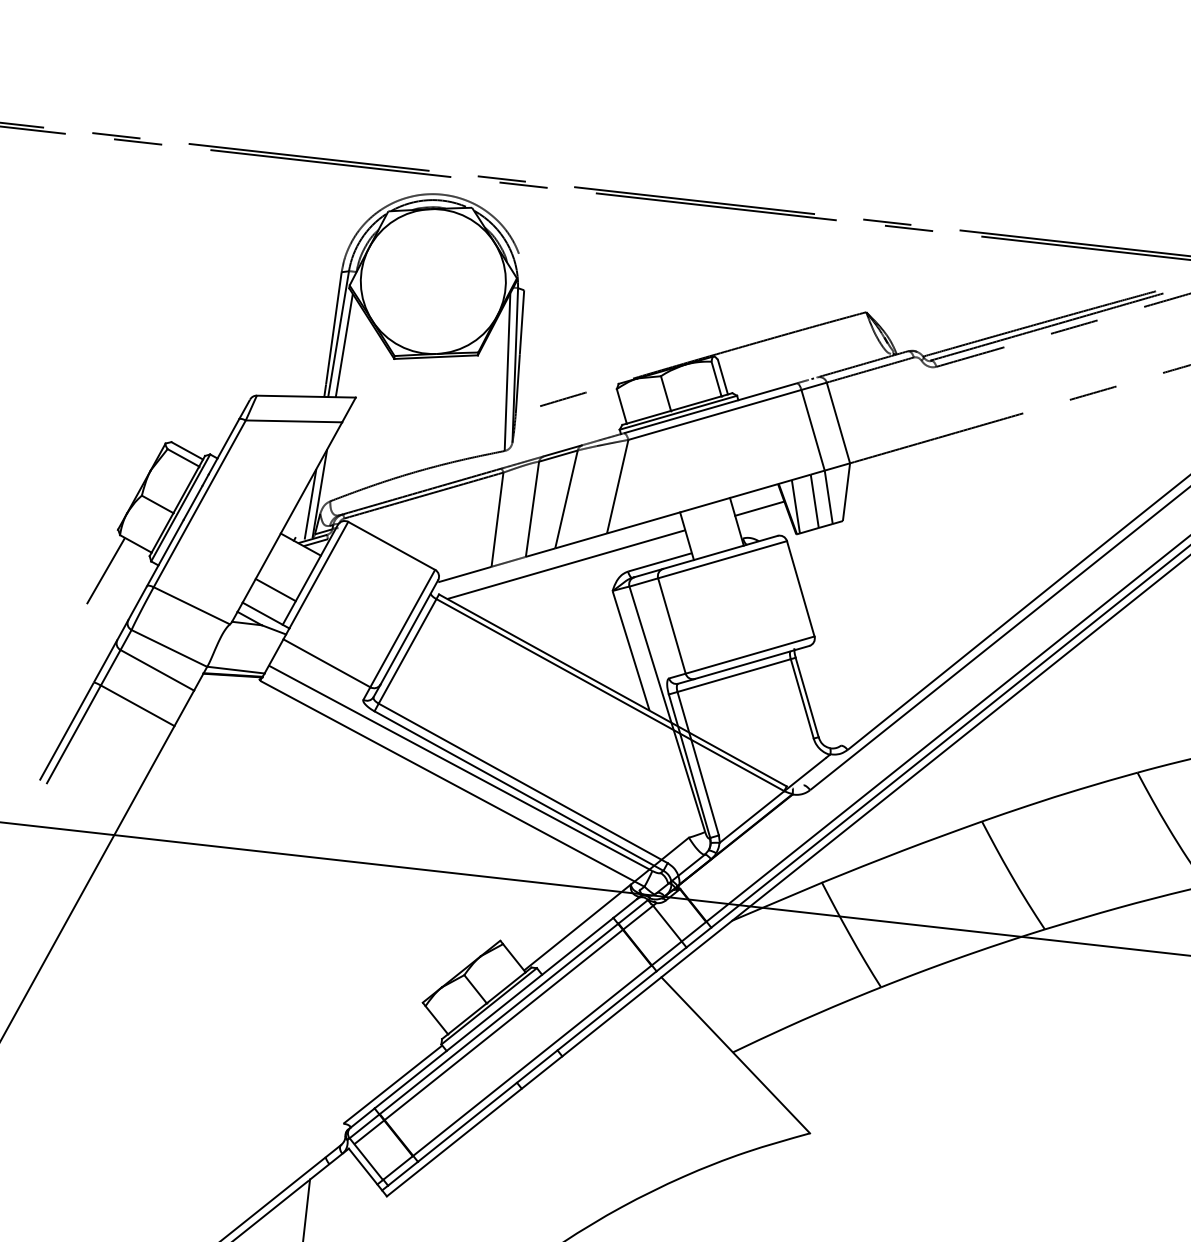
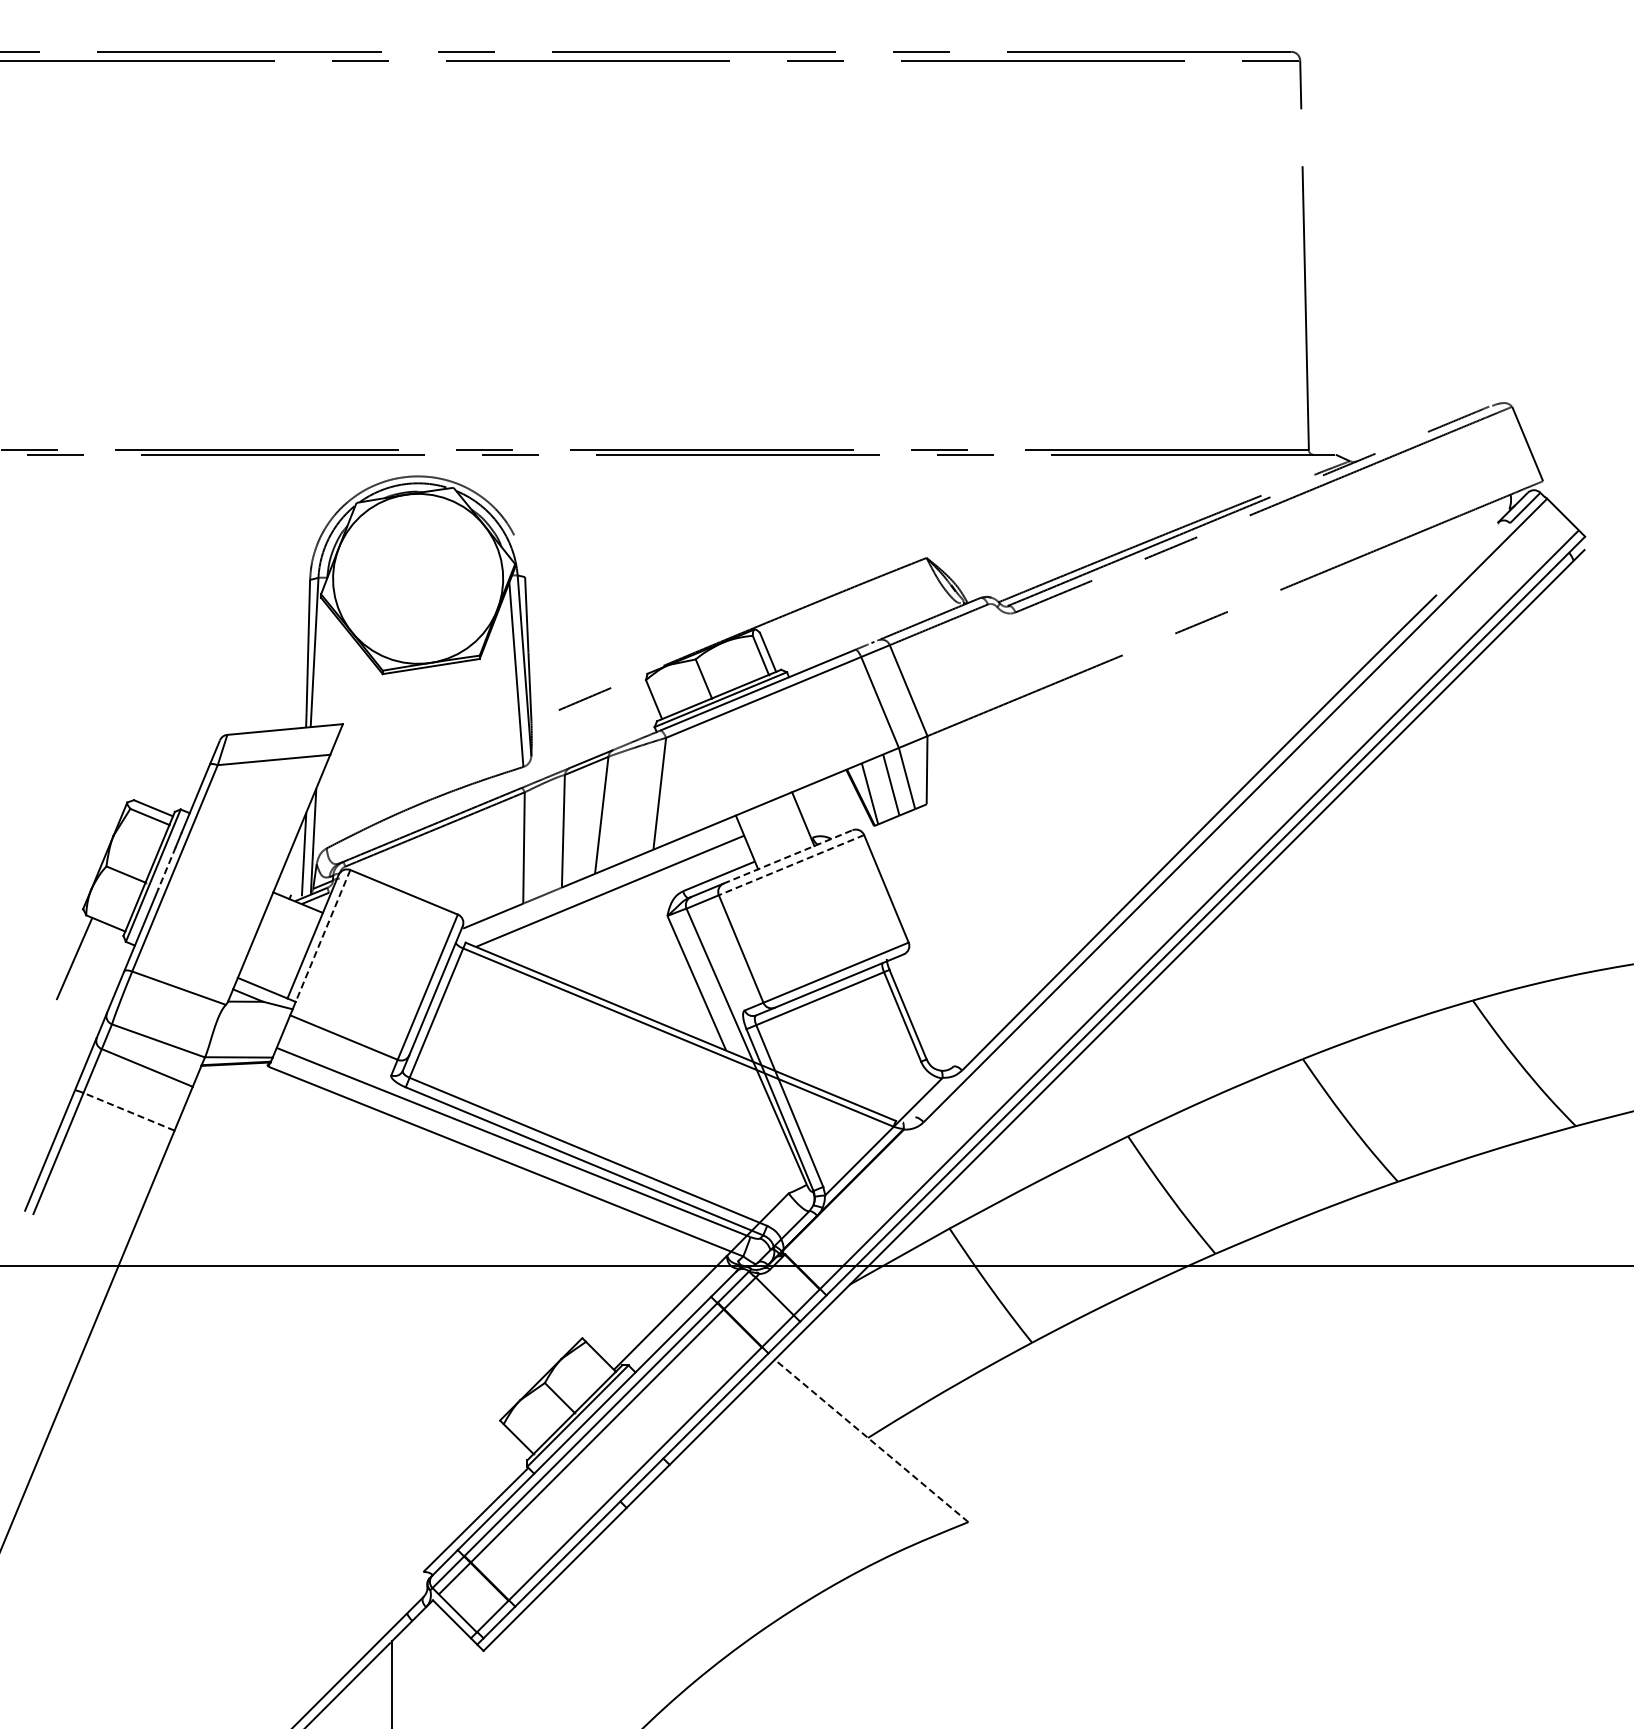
line: (344, 345) -> (322, 664), removed
line: (193, 503) -> (167, 868), solid -> dashed
line: (759, 508) -> (827, 800), removed
line: (719, 551) -> (787, 856), solid -> dashed
line: (722, 560) -> (791, 865), solid -> dashed
line: (318, 575) -> (322, 936), solid -> dashed
line: (275, 589) -> (274, 958), removed
line: (137, 705) -> (128, 1111), solid -> dashed
line: (735, 1054) -> (871, 1440), solid -> dashed

